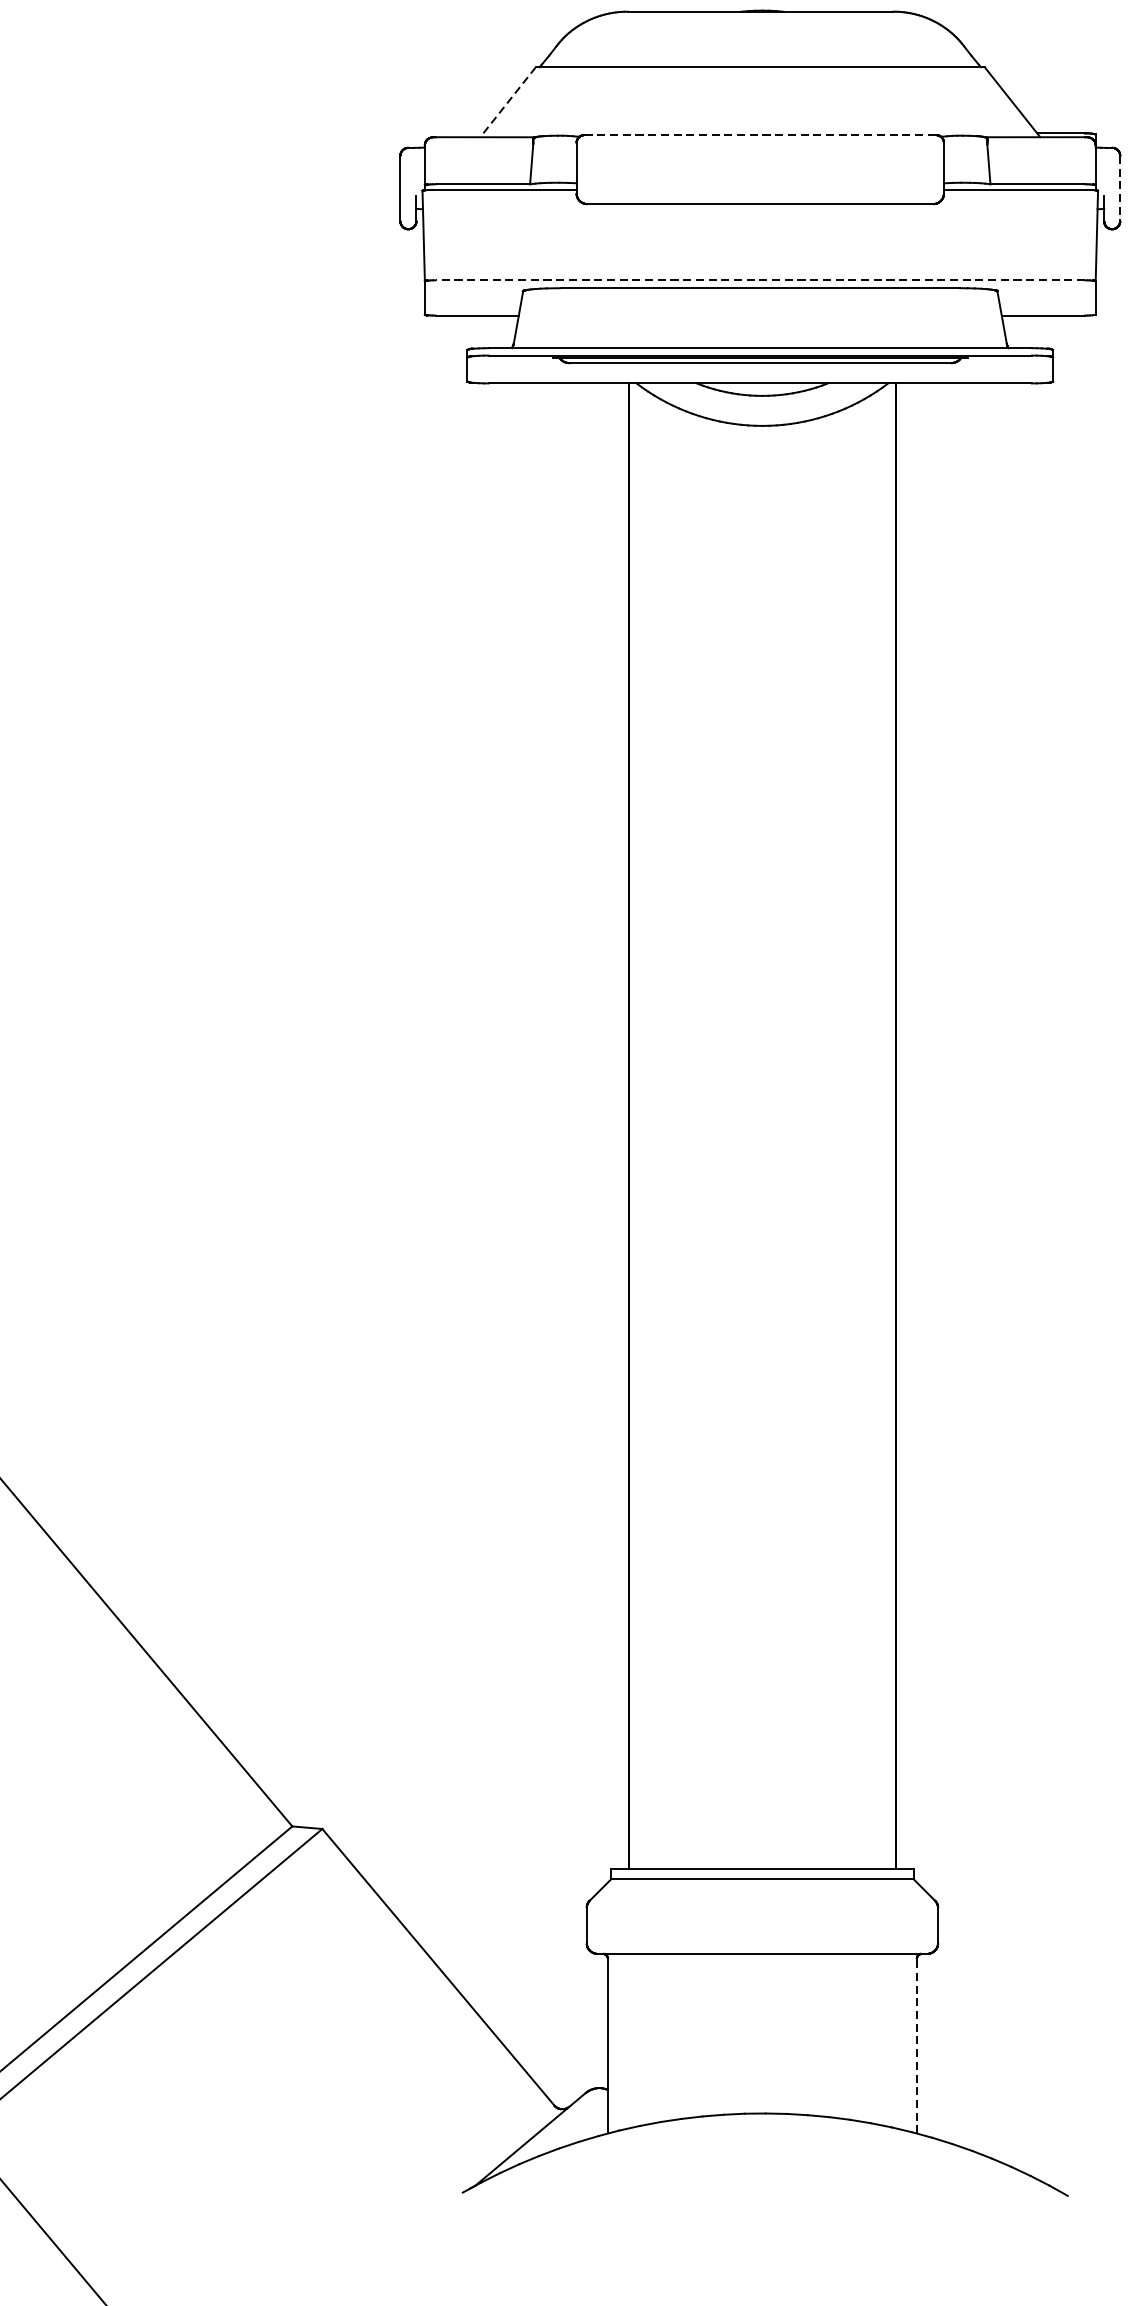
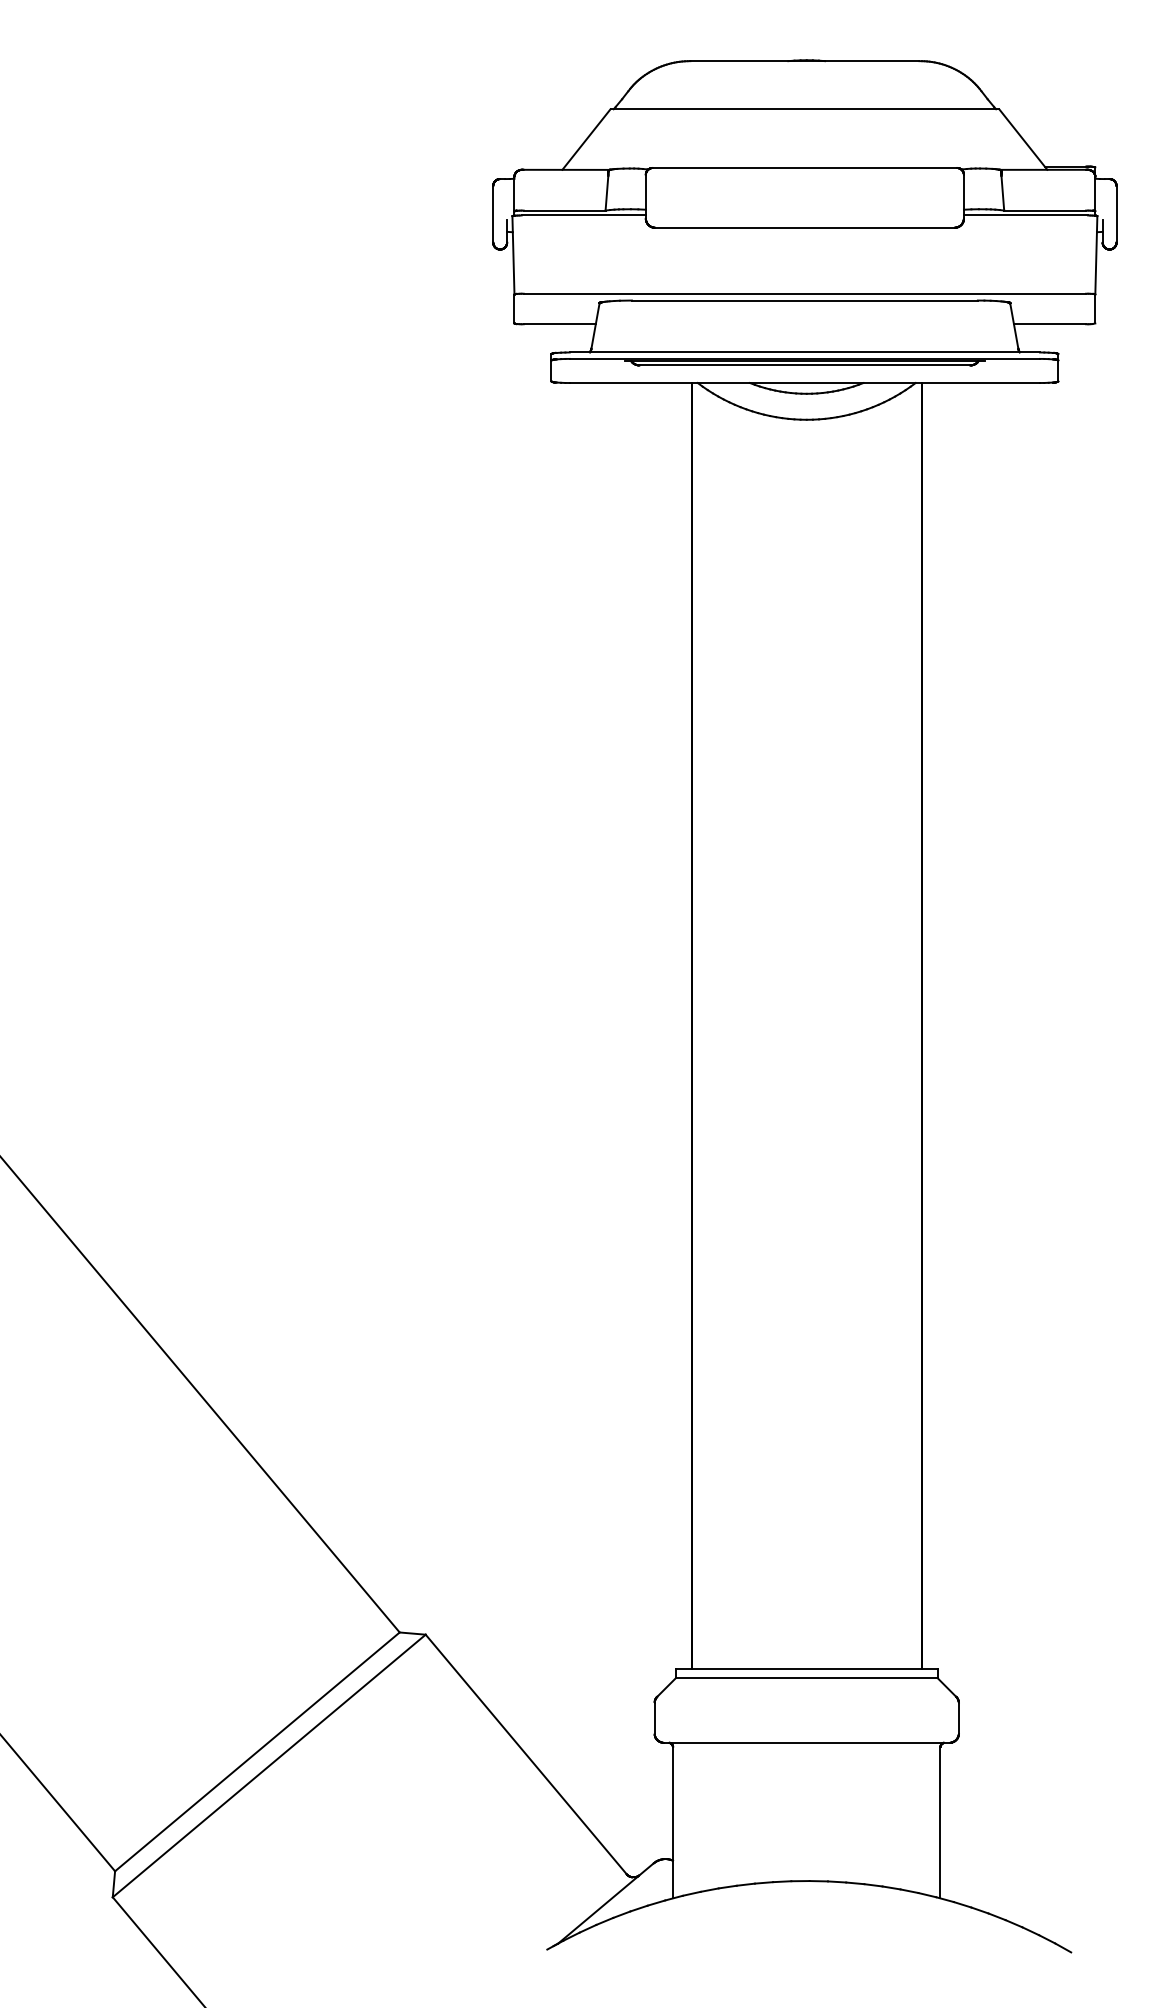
line: (508, 102) -> (586, 139), dashed -> solid
line: (760, 134) -> (805, 167), dashed -> solid
line: (1120, 188) -> (1116, 214), dashed -> solid
line: (759, 280) -> (804, 293), dashed -> solid
line: (916, 2045) -> (940, 1822), dashed -> solid

